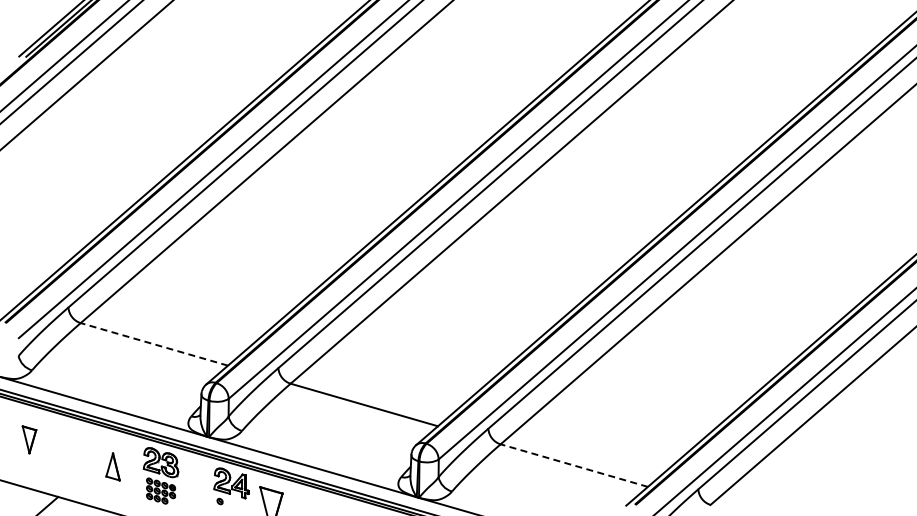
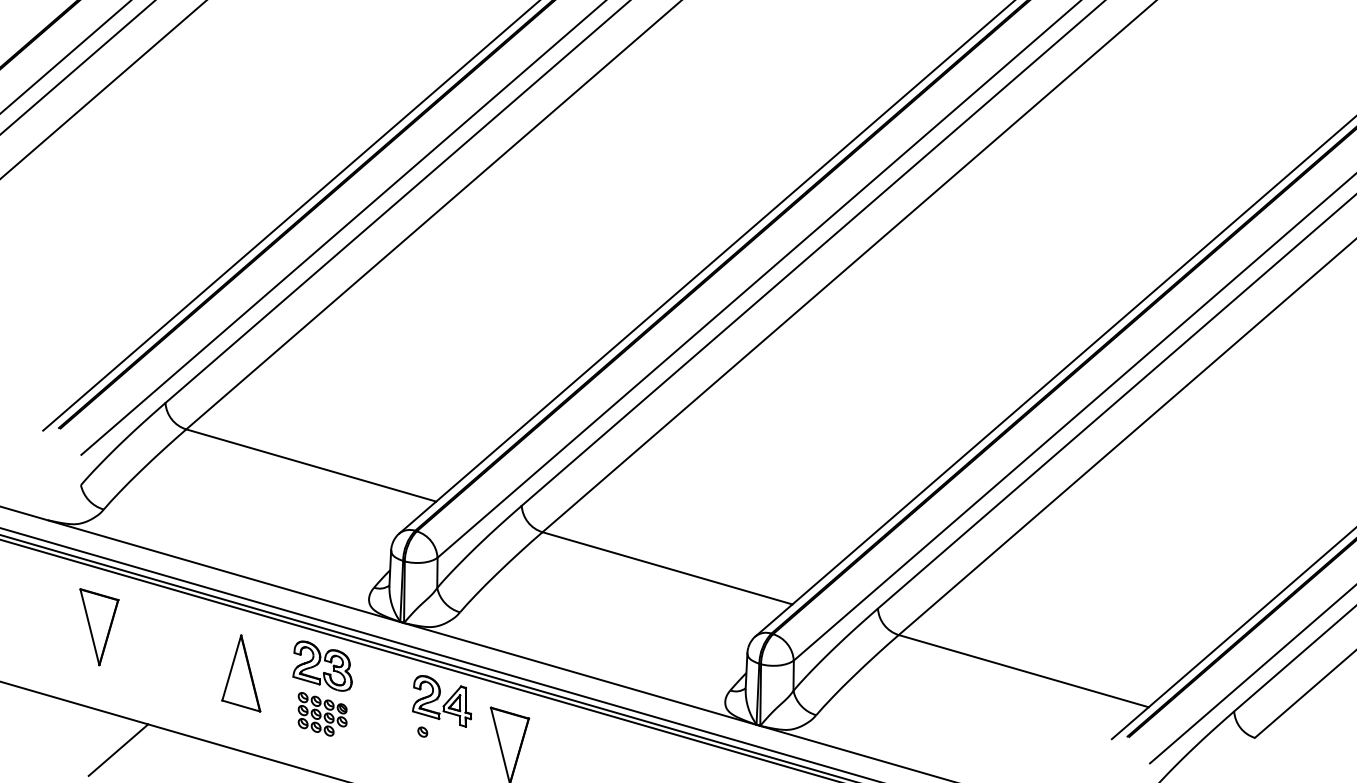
line: (154, 344) -> (311, 465), dashed -> solid
part: (29, 439) -> (99, 626), size x1.67
line: (574, 465) -> (1024, 670), dashed -> solid
part: (112, 466) -> (240, 672), size x1.67

